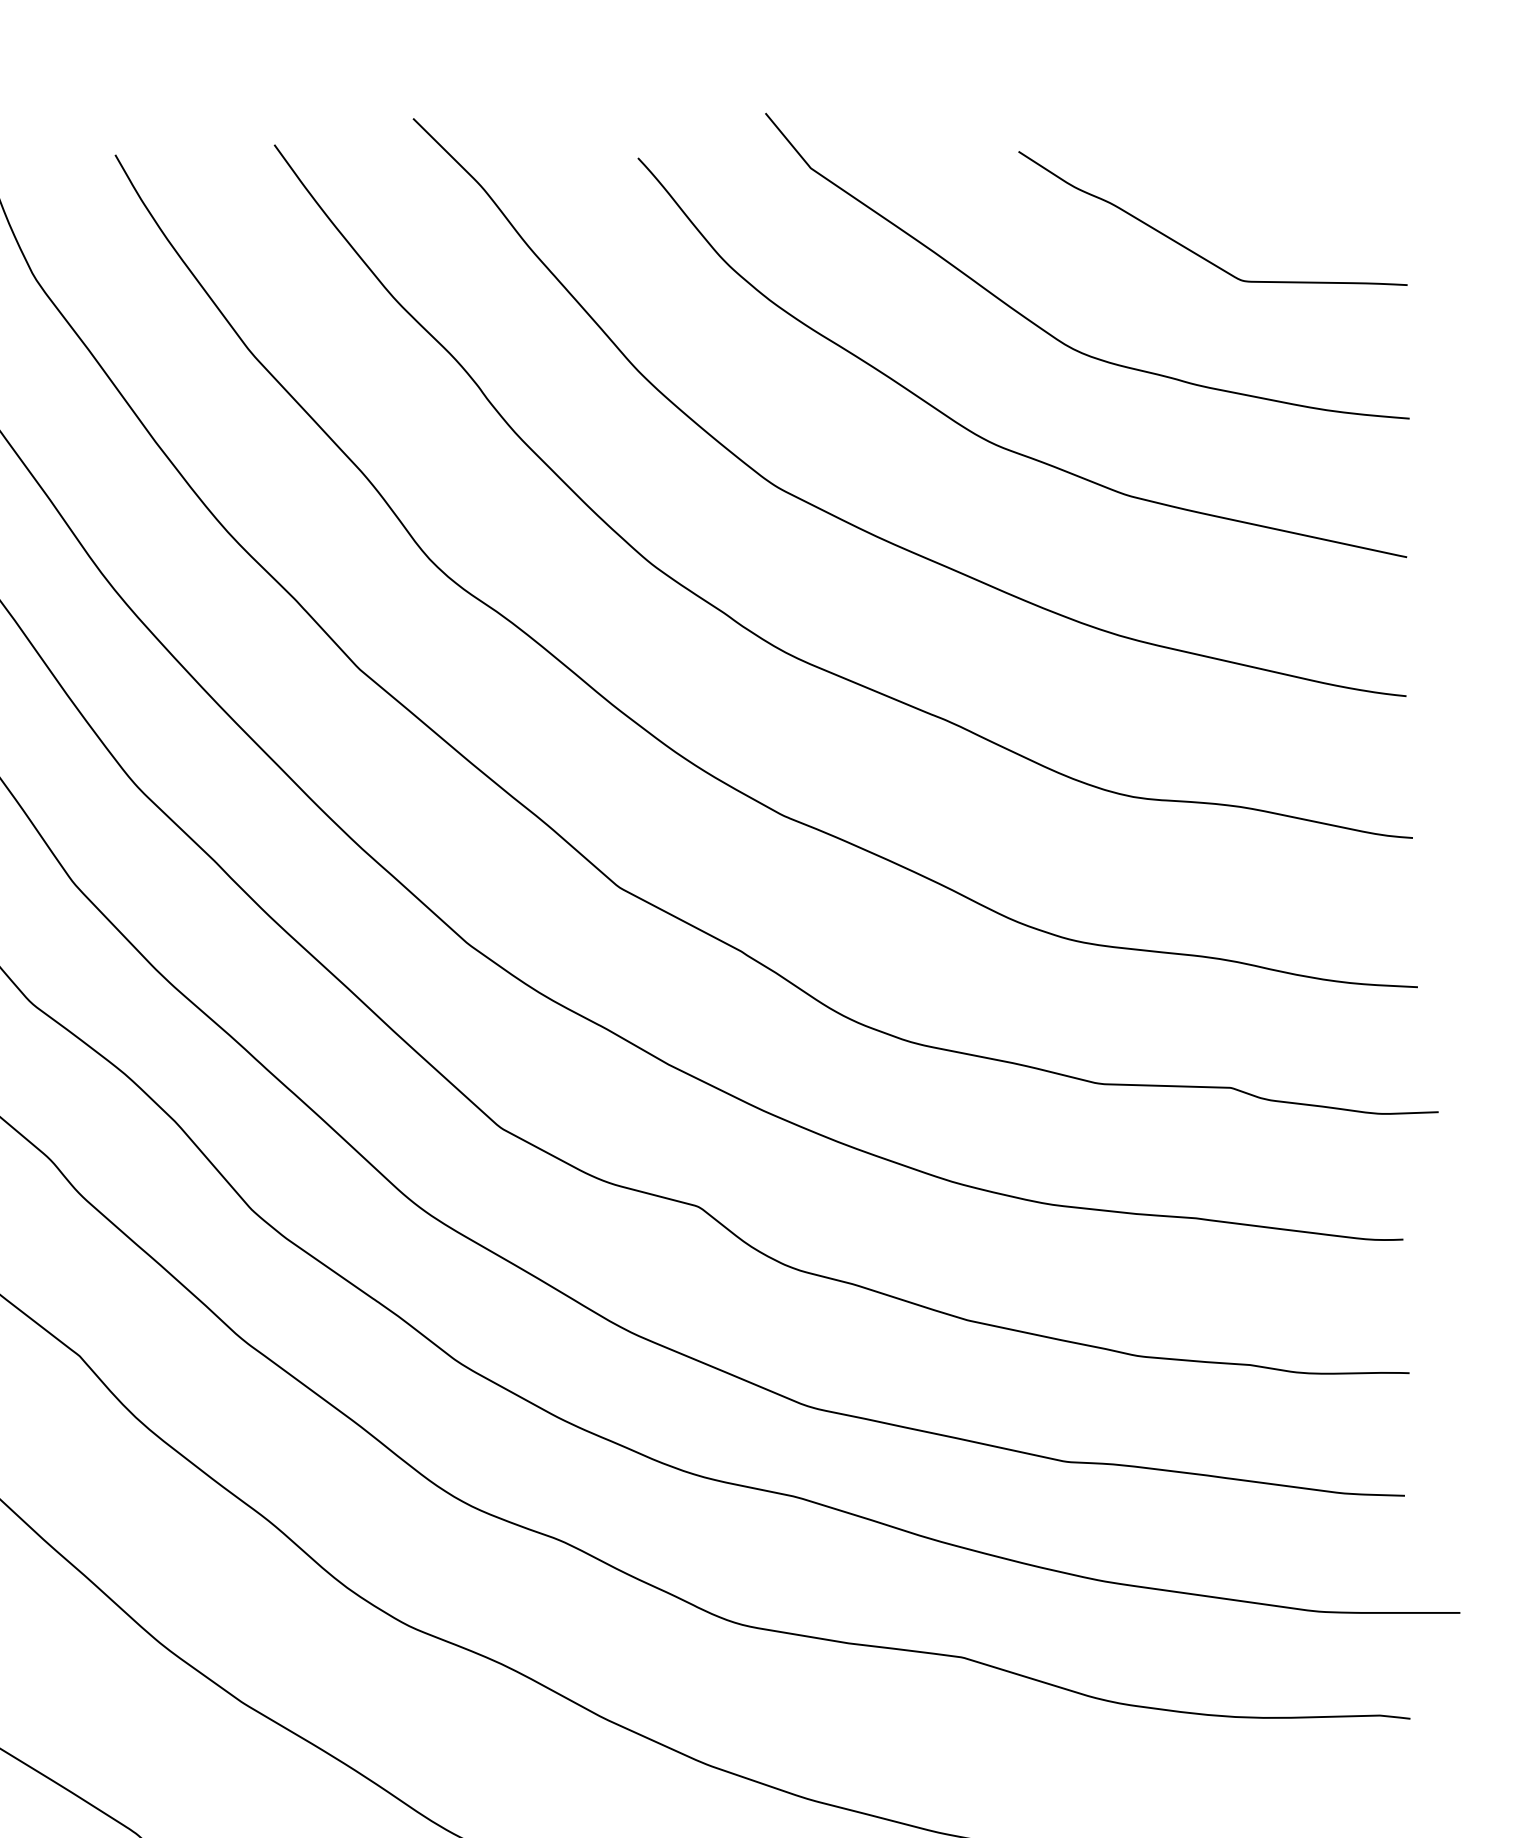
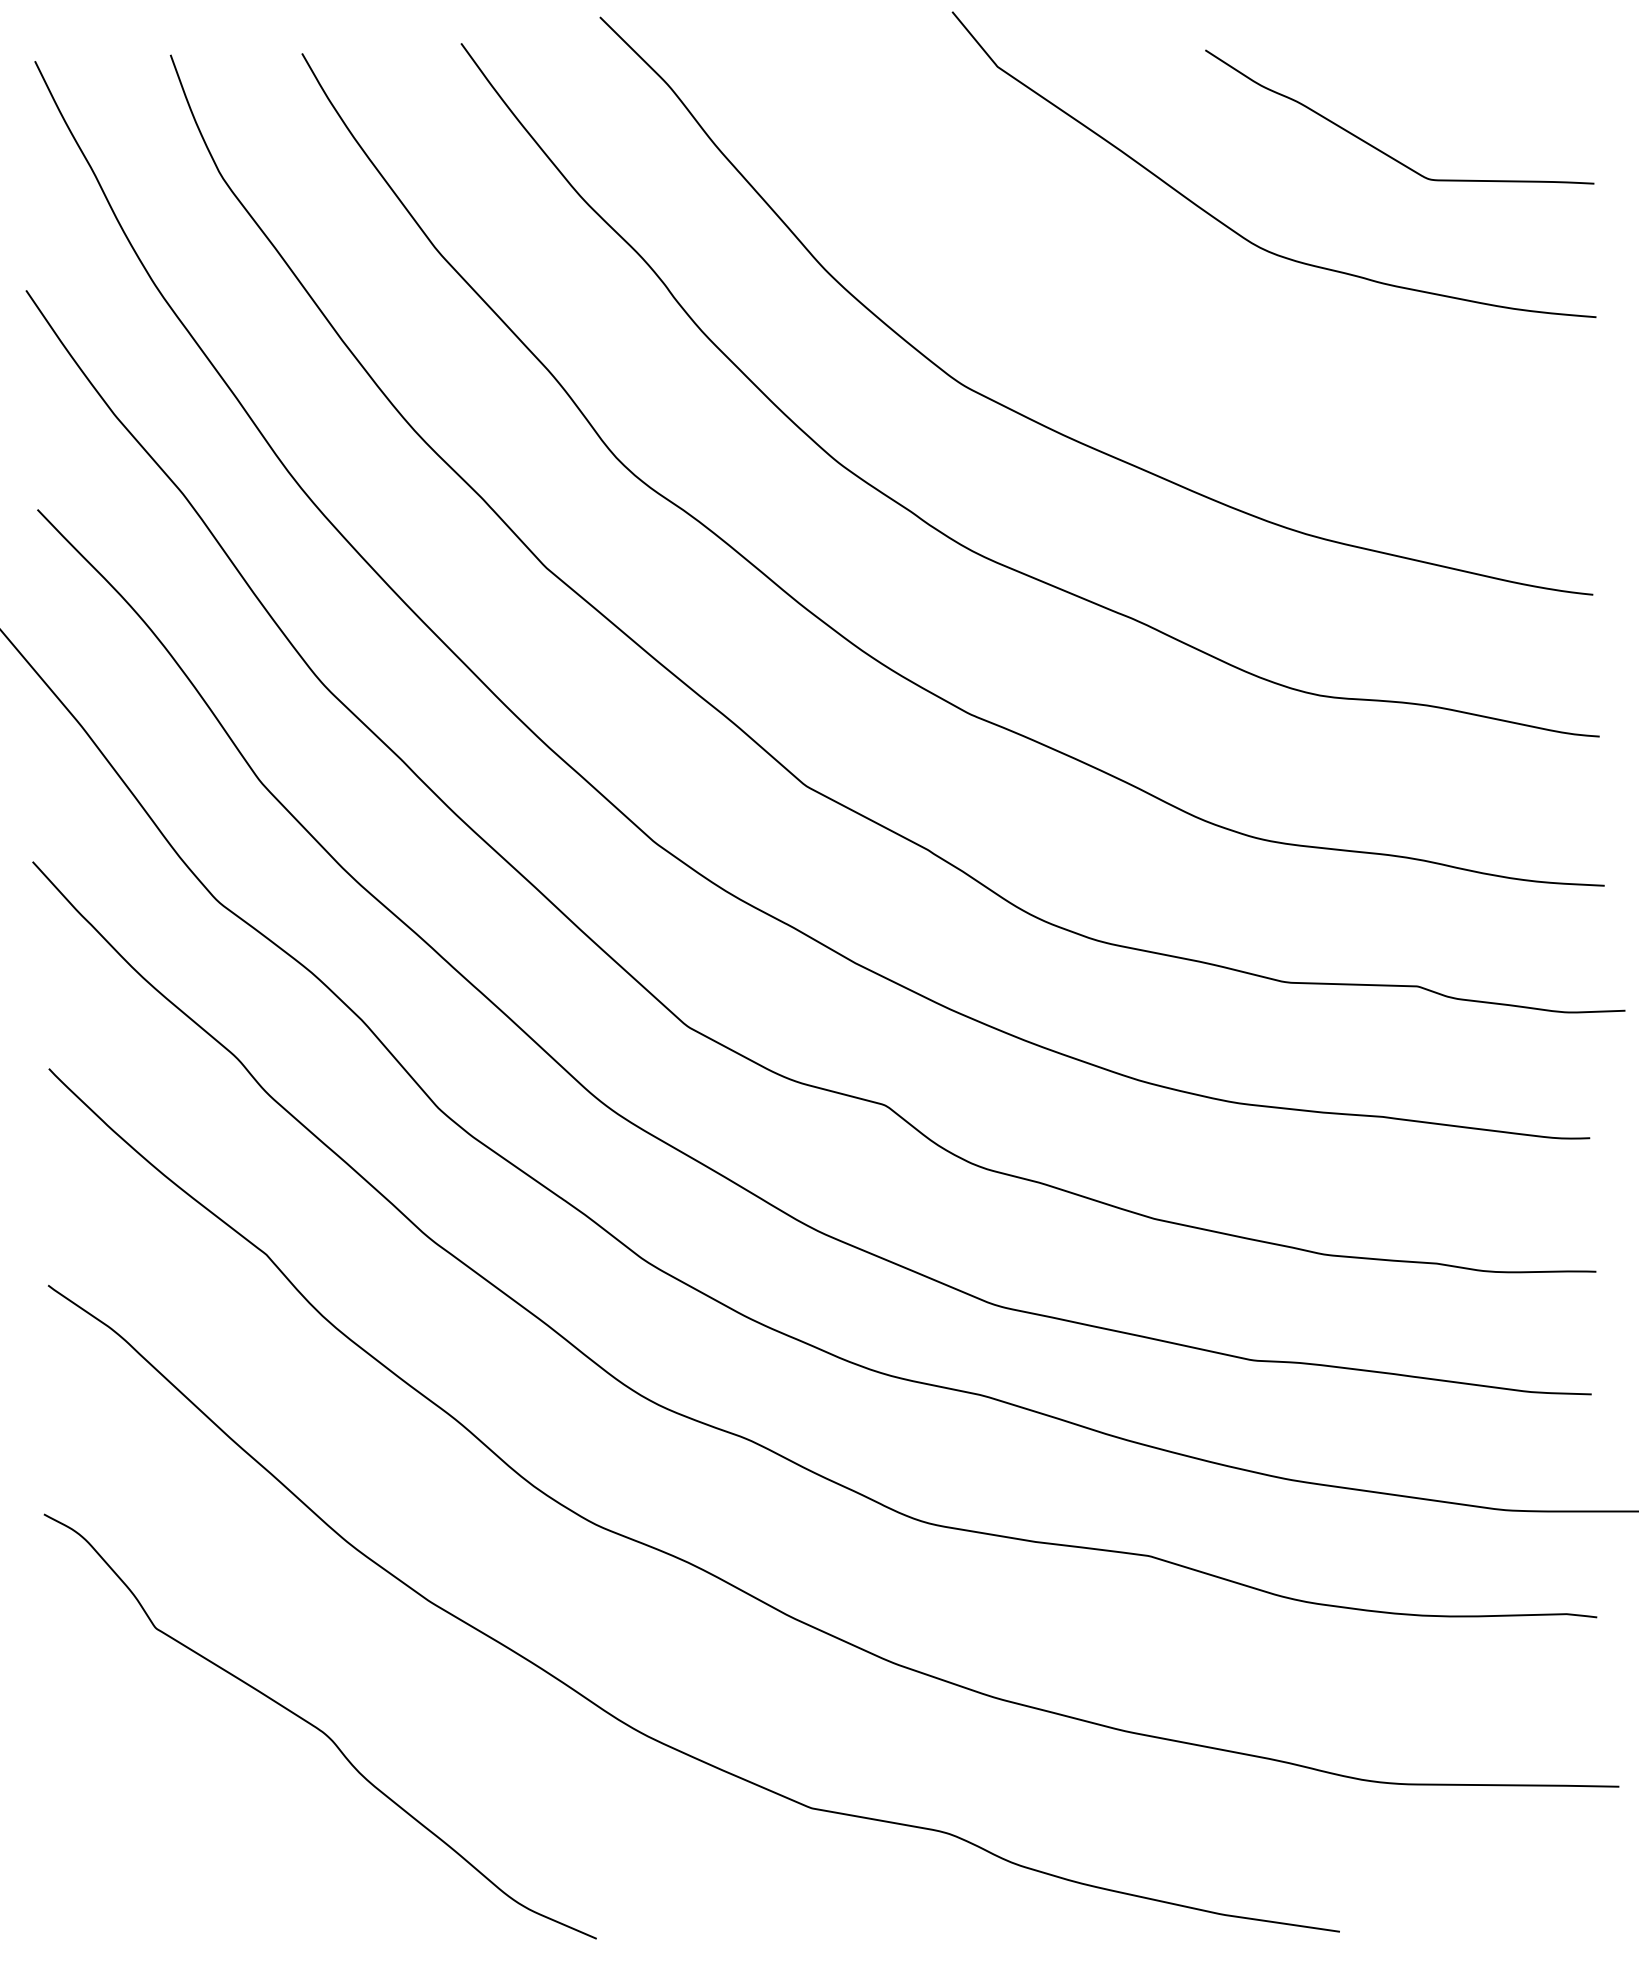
curve: (982, 436) -> (1169, 335), removed

